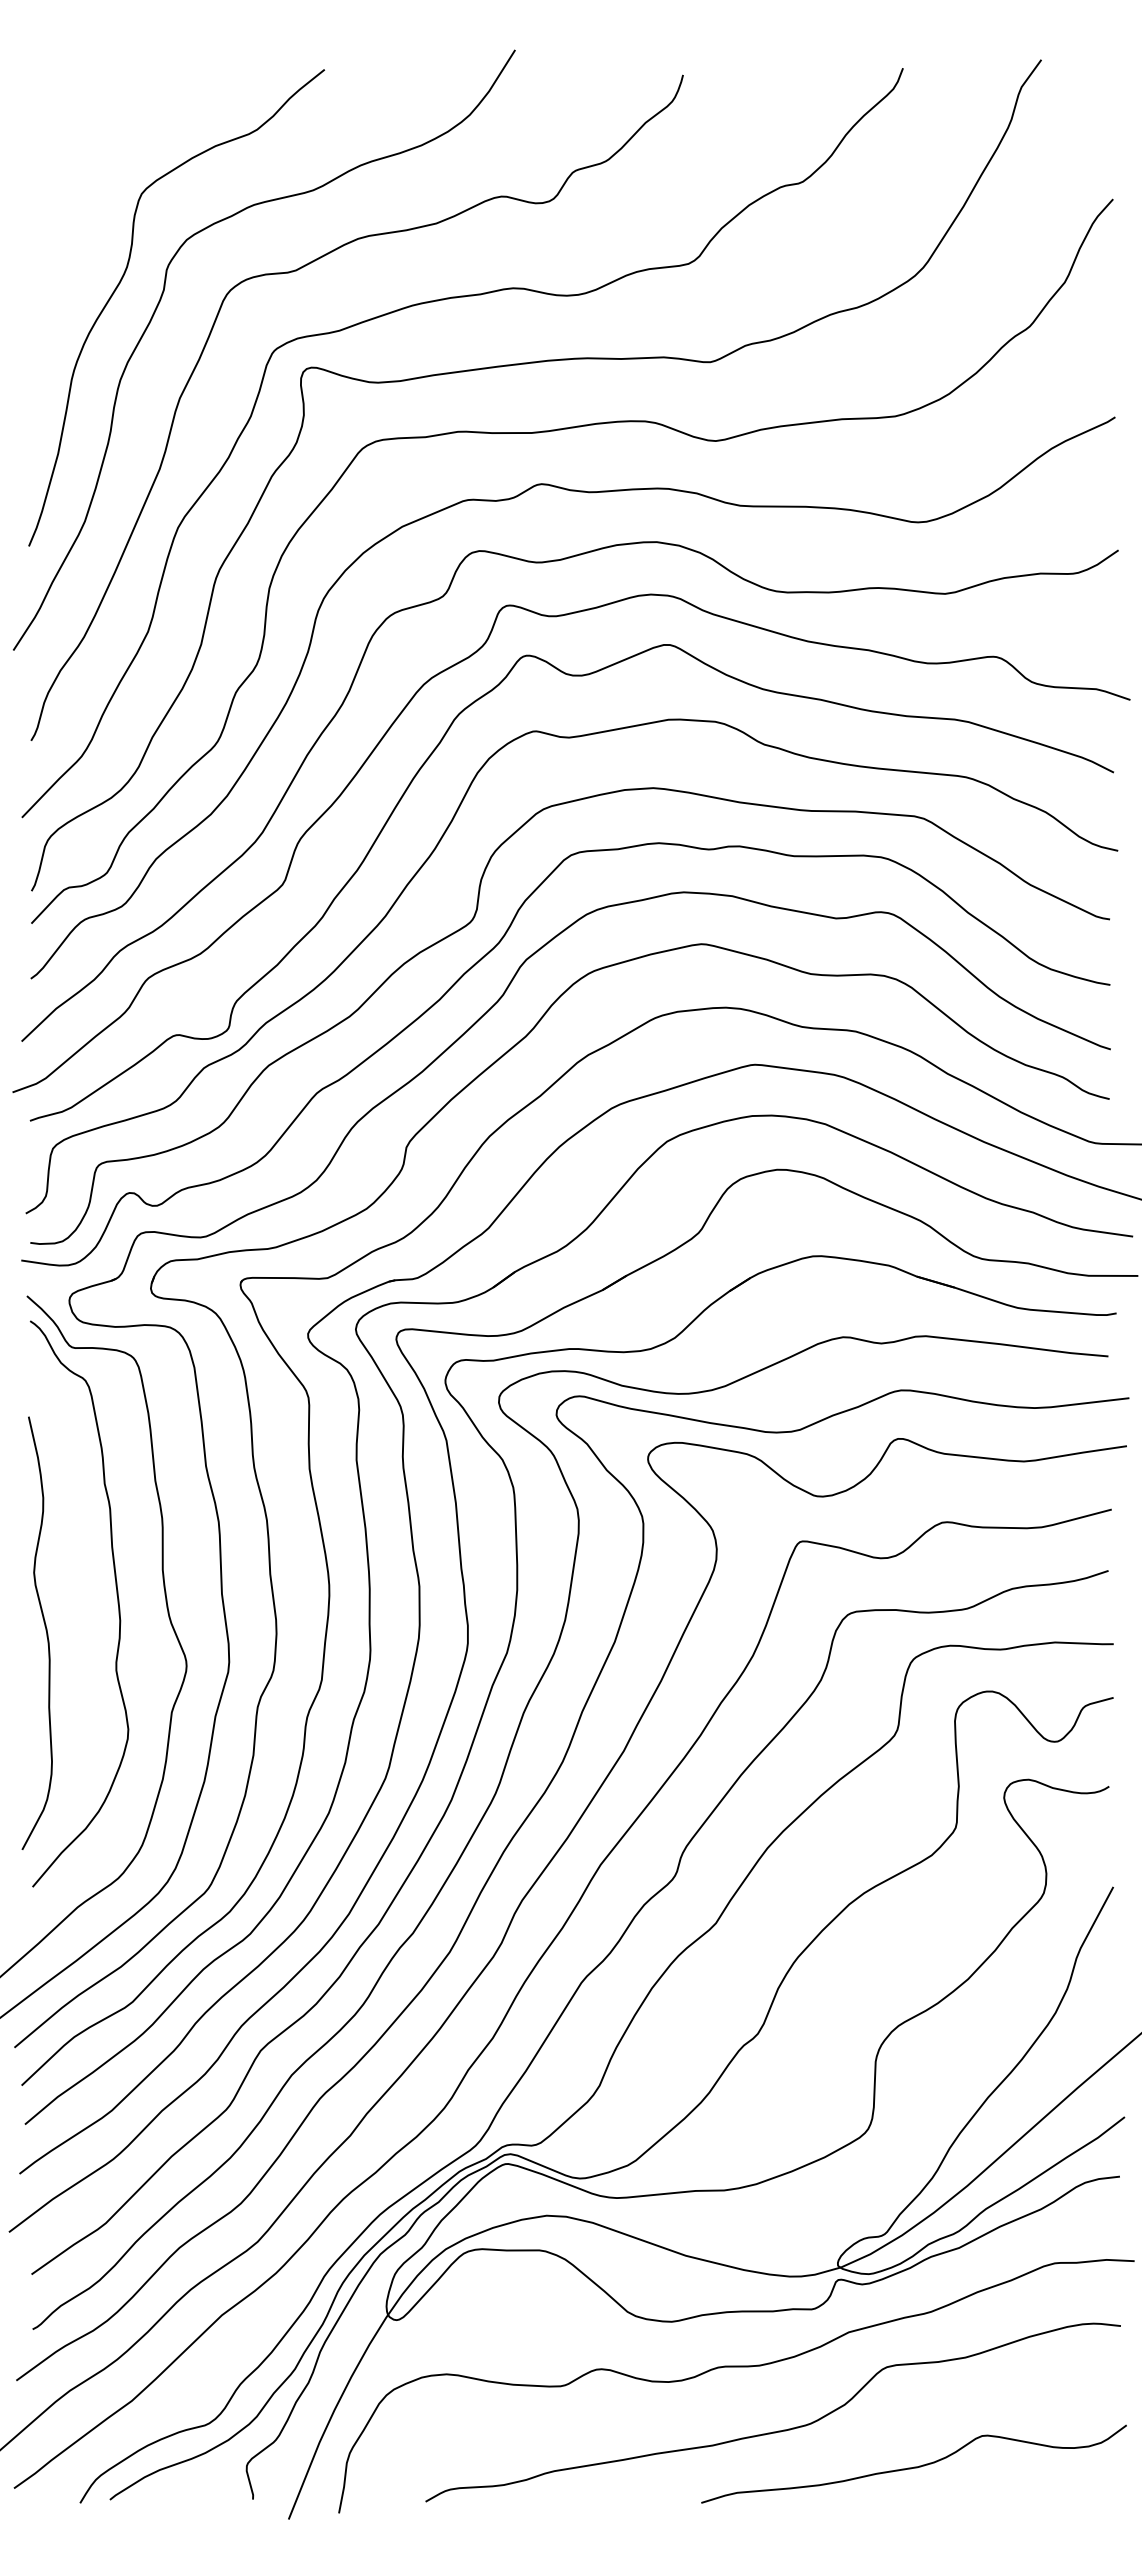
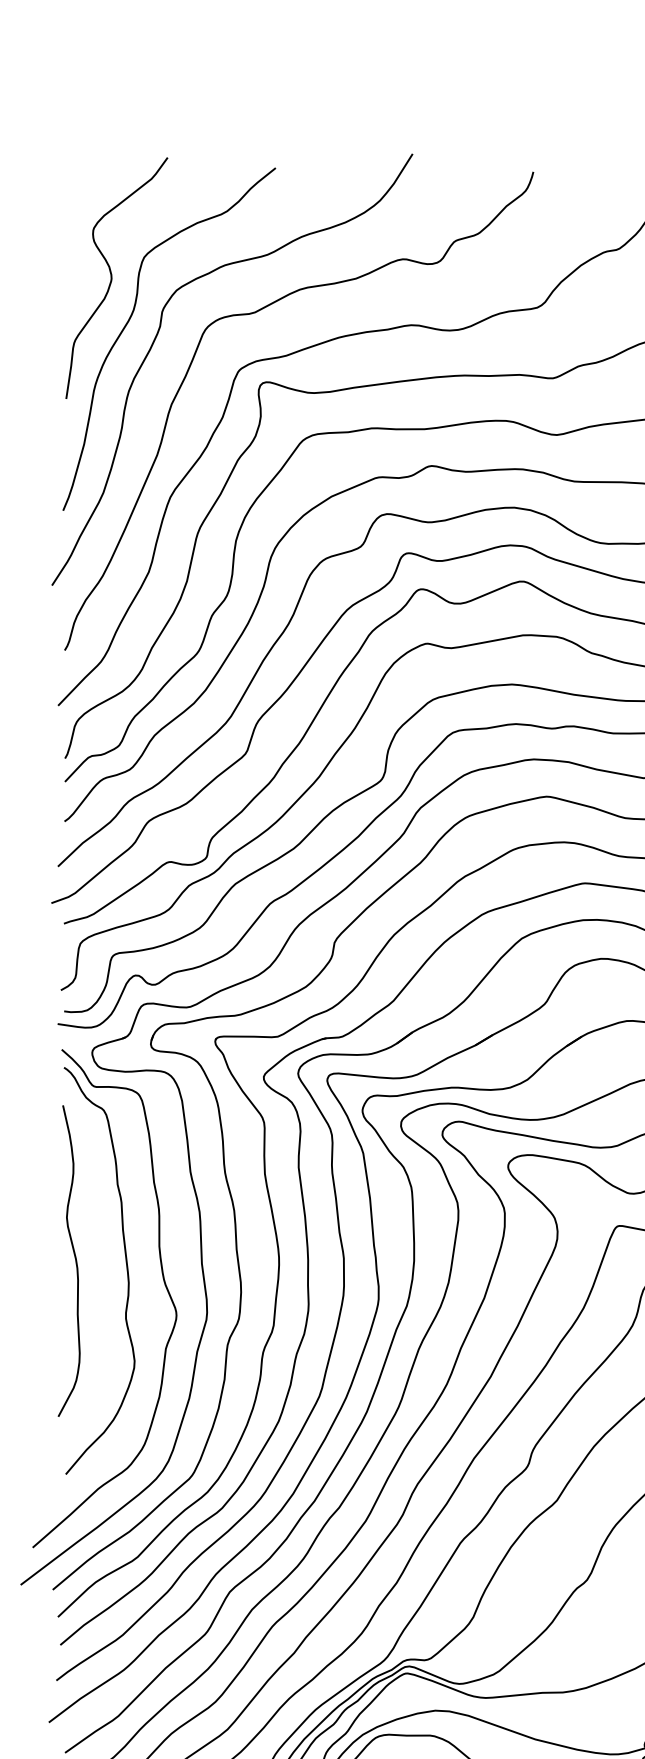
curve: (97, 222) -> (112, 277), added
curve: (45, 1630) -> (75, 1259), moved

